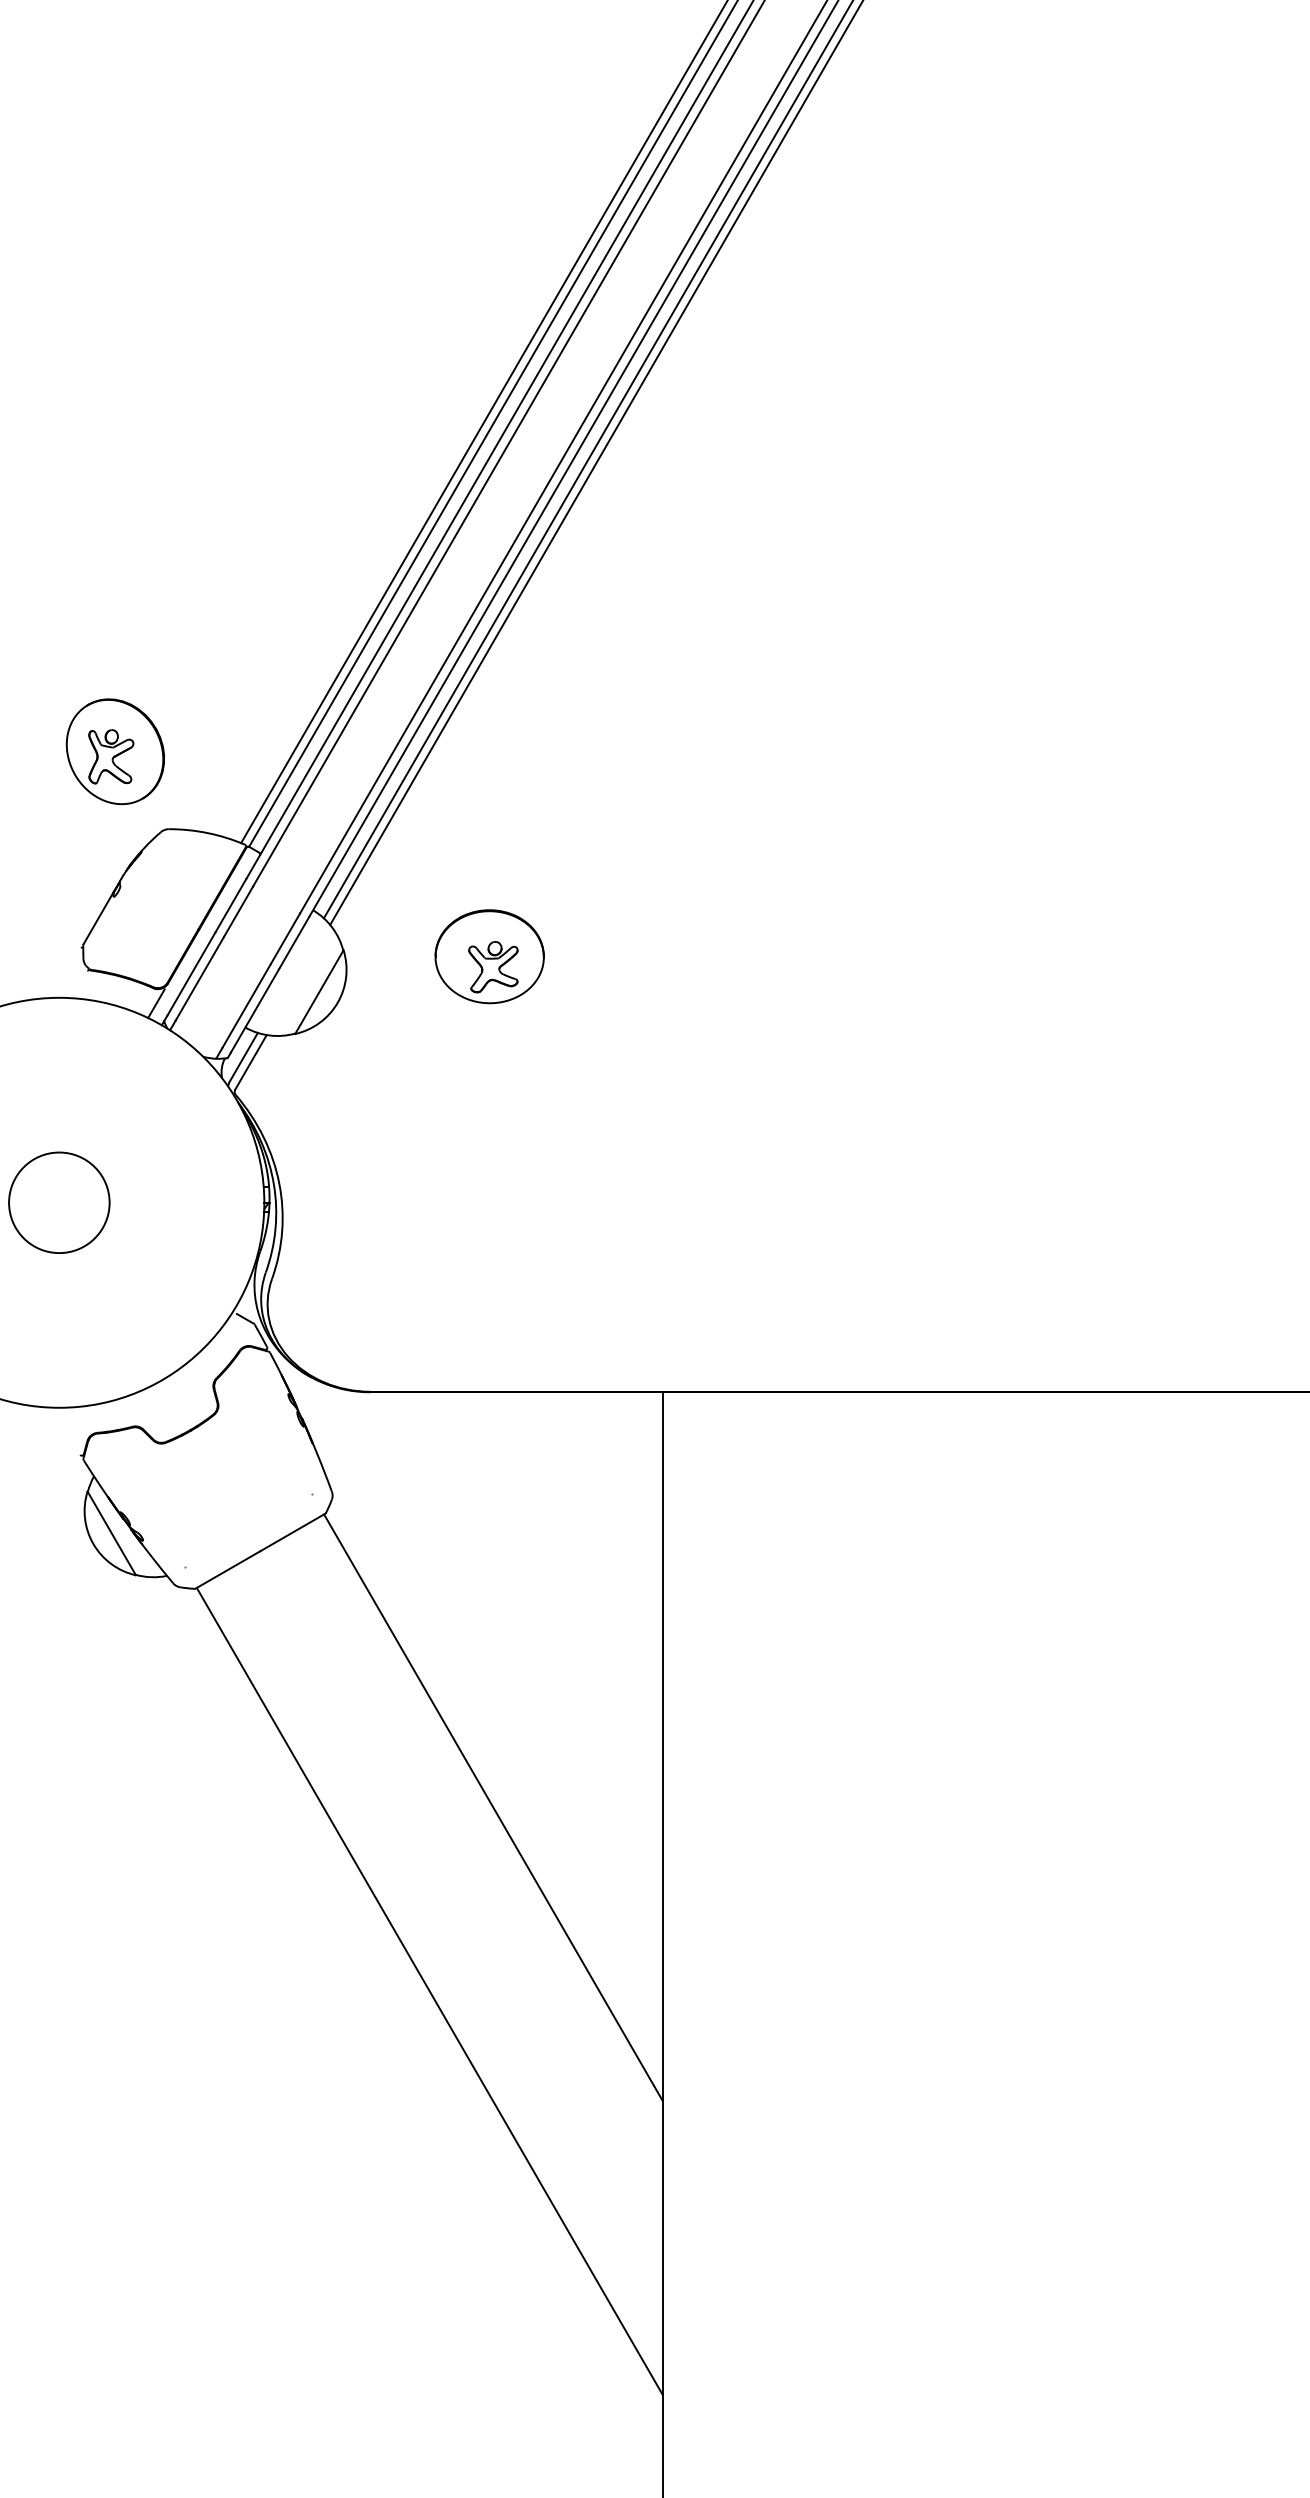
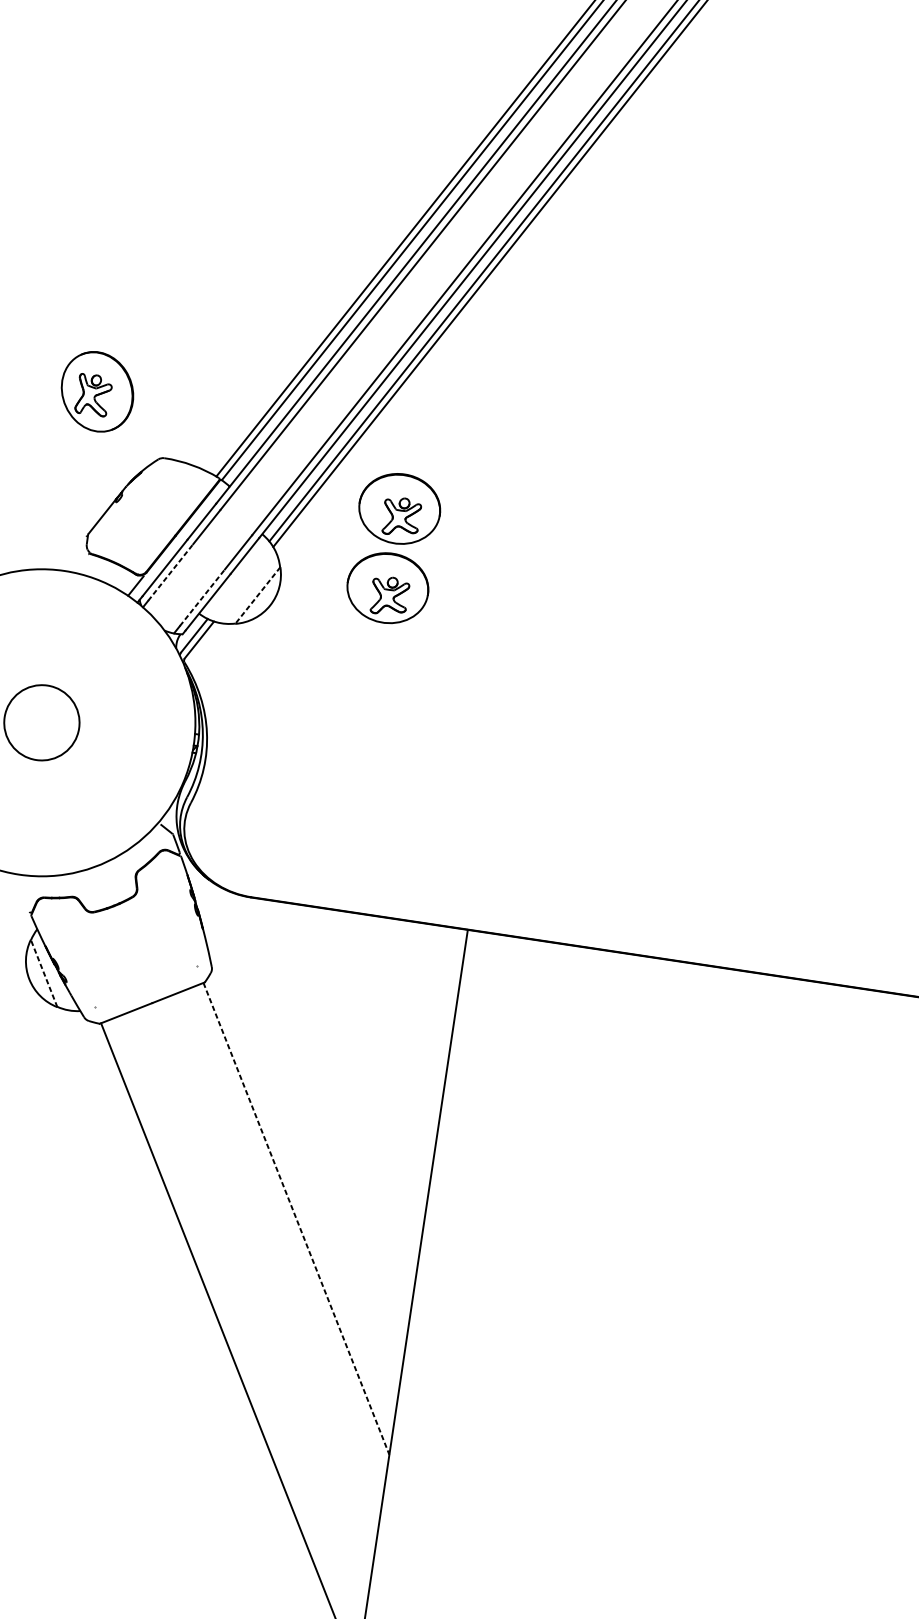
part: (114, 751) -> (96, 391), moved
part: (489, 849) -> (399, 508), added
line: (200, 978) -> (171, 572), solid -> dashed
line: (319, 992) -> (257, 595), solid -> dashed
line: (246, 1005) -> (202, 597), solid -> dashed
line: (111, 1532) -> (44, 972), solid -> dashed
line: (493, 1807) -> (296, 1218), solid -> dashed

